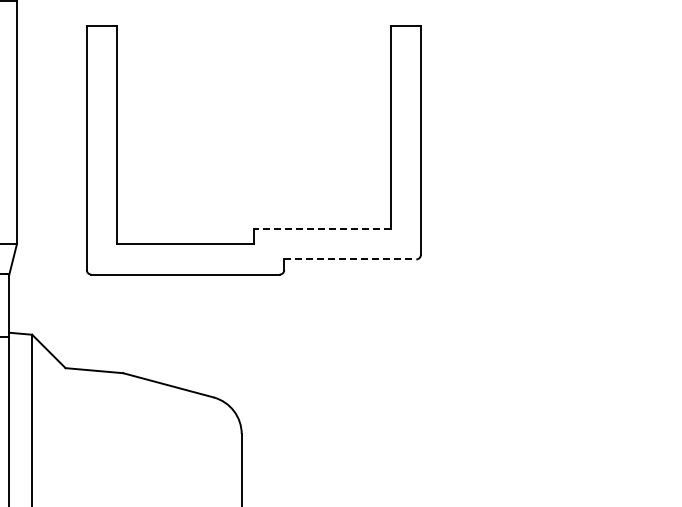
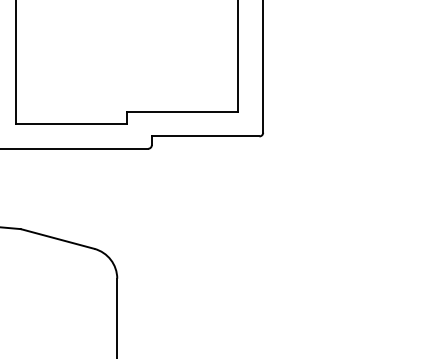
line: (321, 229) -> (182, 112), dashed -> solid
line: (350, 259) -> (205, 136), dashed -> solid

